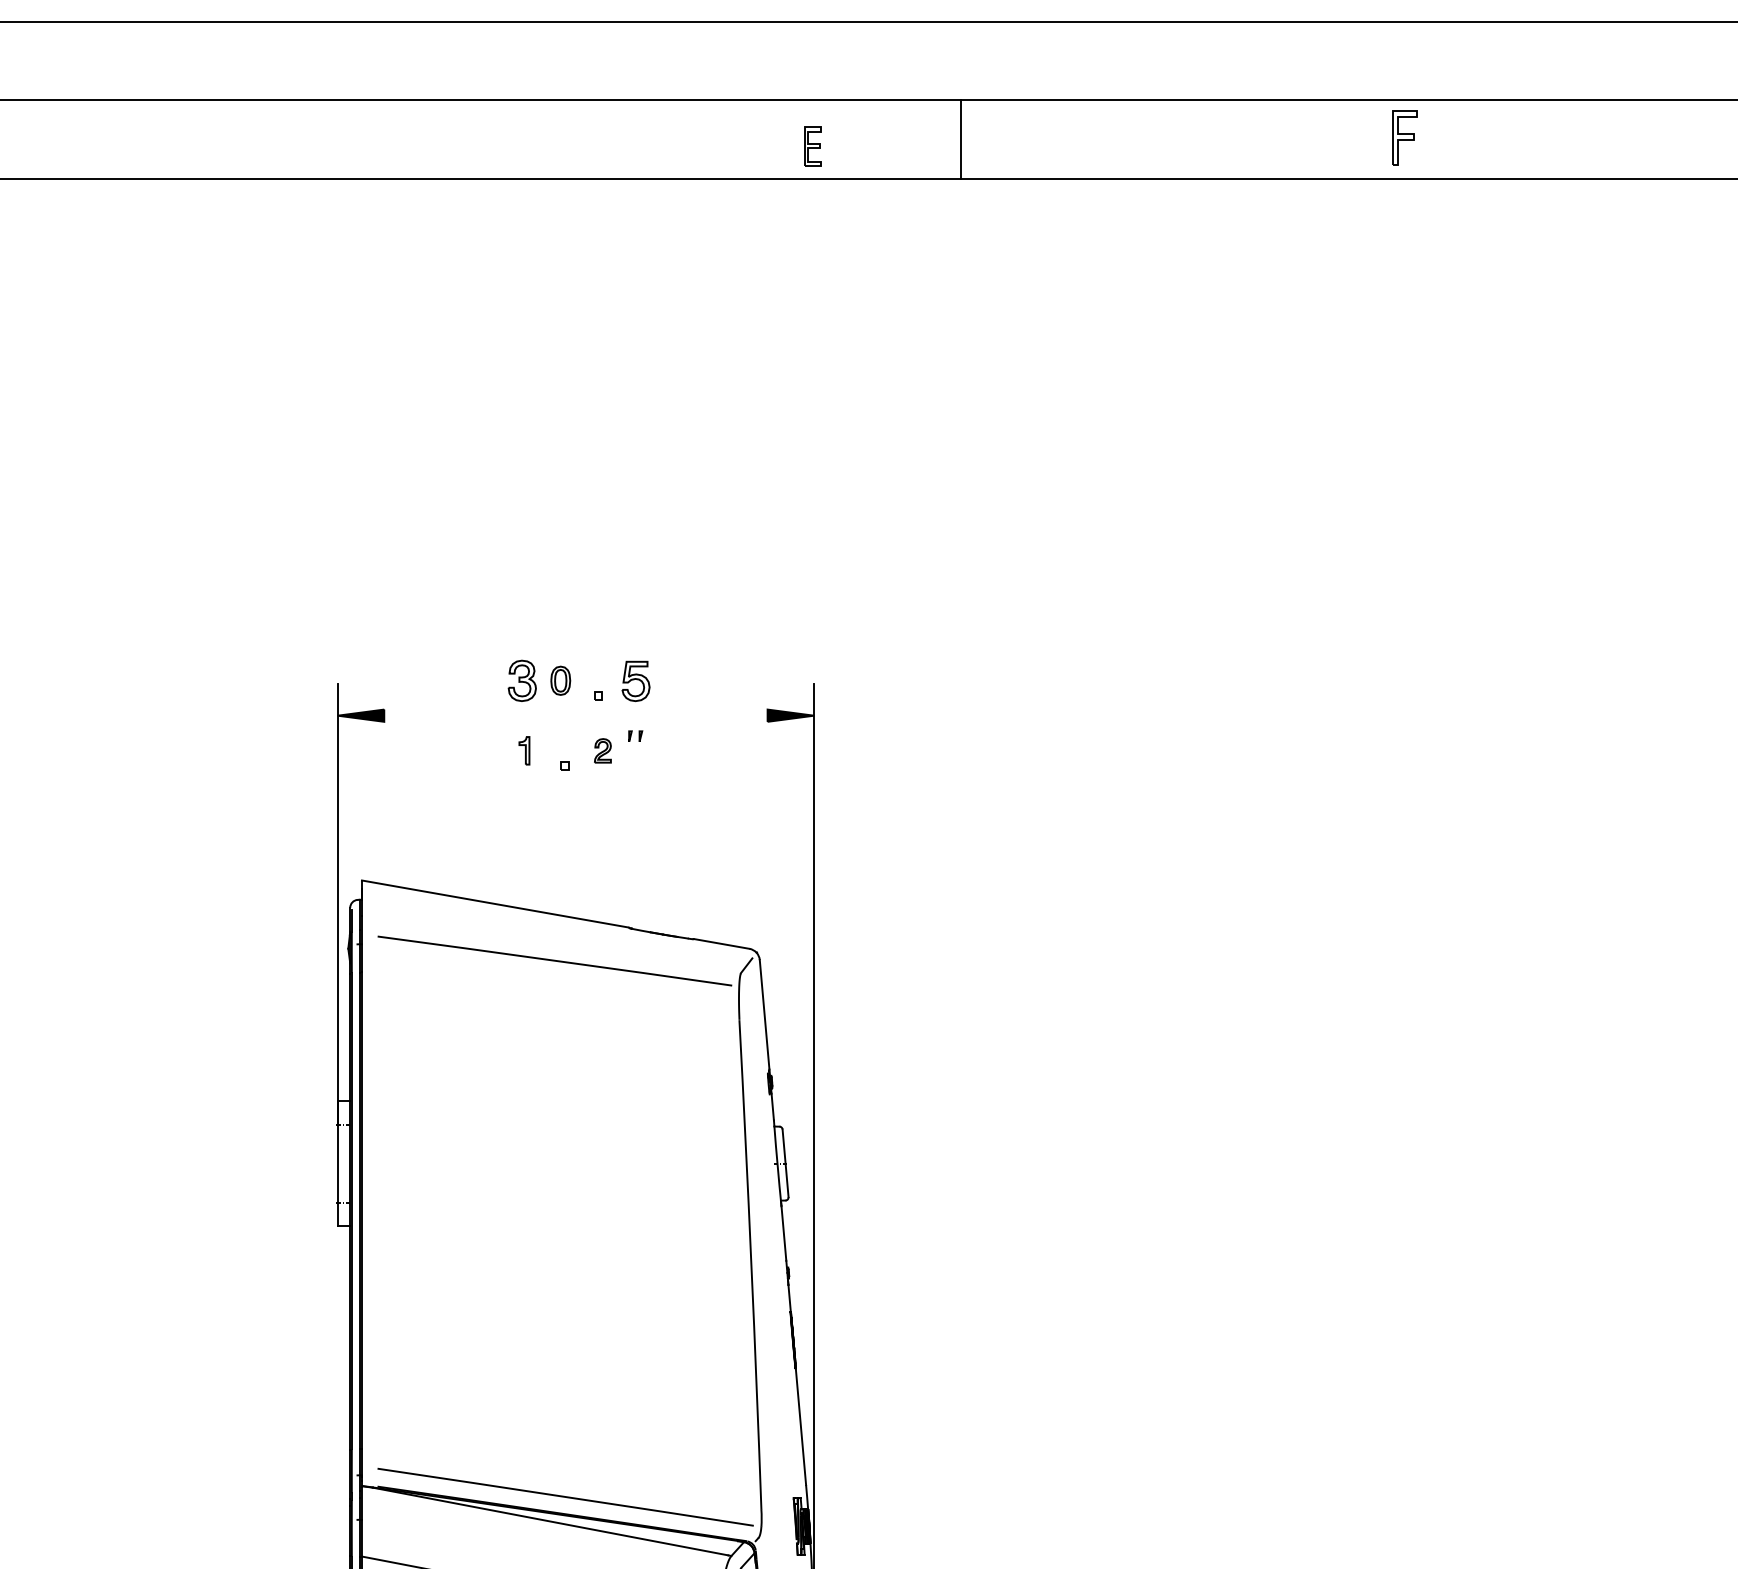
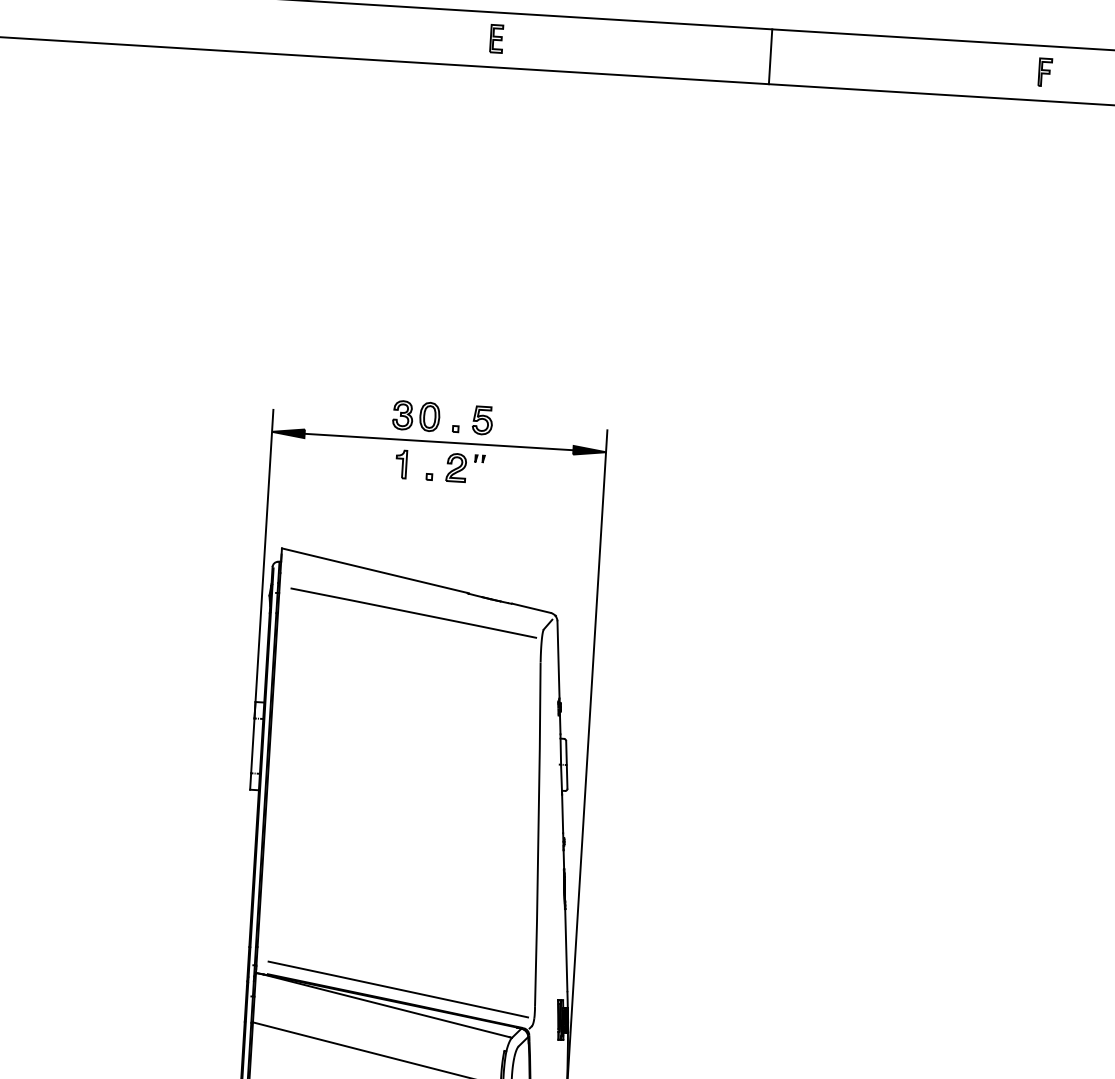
part: (1405, 137) -> (1045, 72), size x0.71
line: (960, 139) -> (770, 56), moved
part: (812, 146) -> (496, 38), moved
part: (560, 680) -> (429, 416), size x1.43
line: (575, 715) -> (438, 441), added
part: (524, 750) -> (401, 464), size x1.43
part: (602, 750) -> (456, 467), size x1.67

